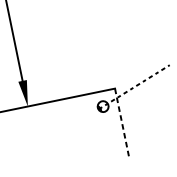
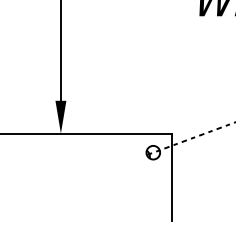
line: (122, 122) -> (172, 177), dashed -> solid

